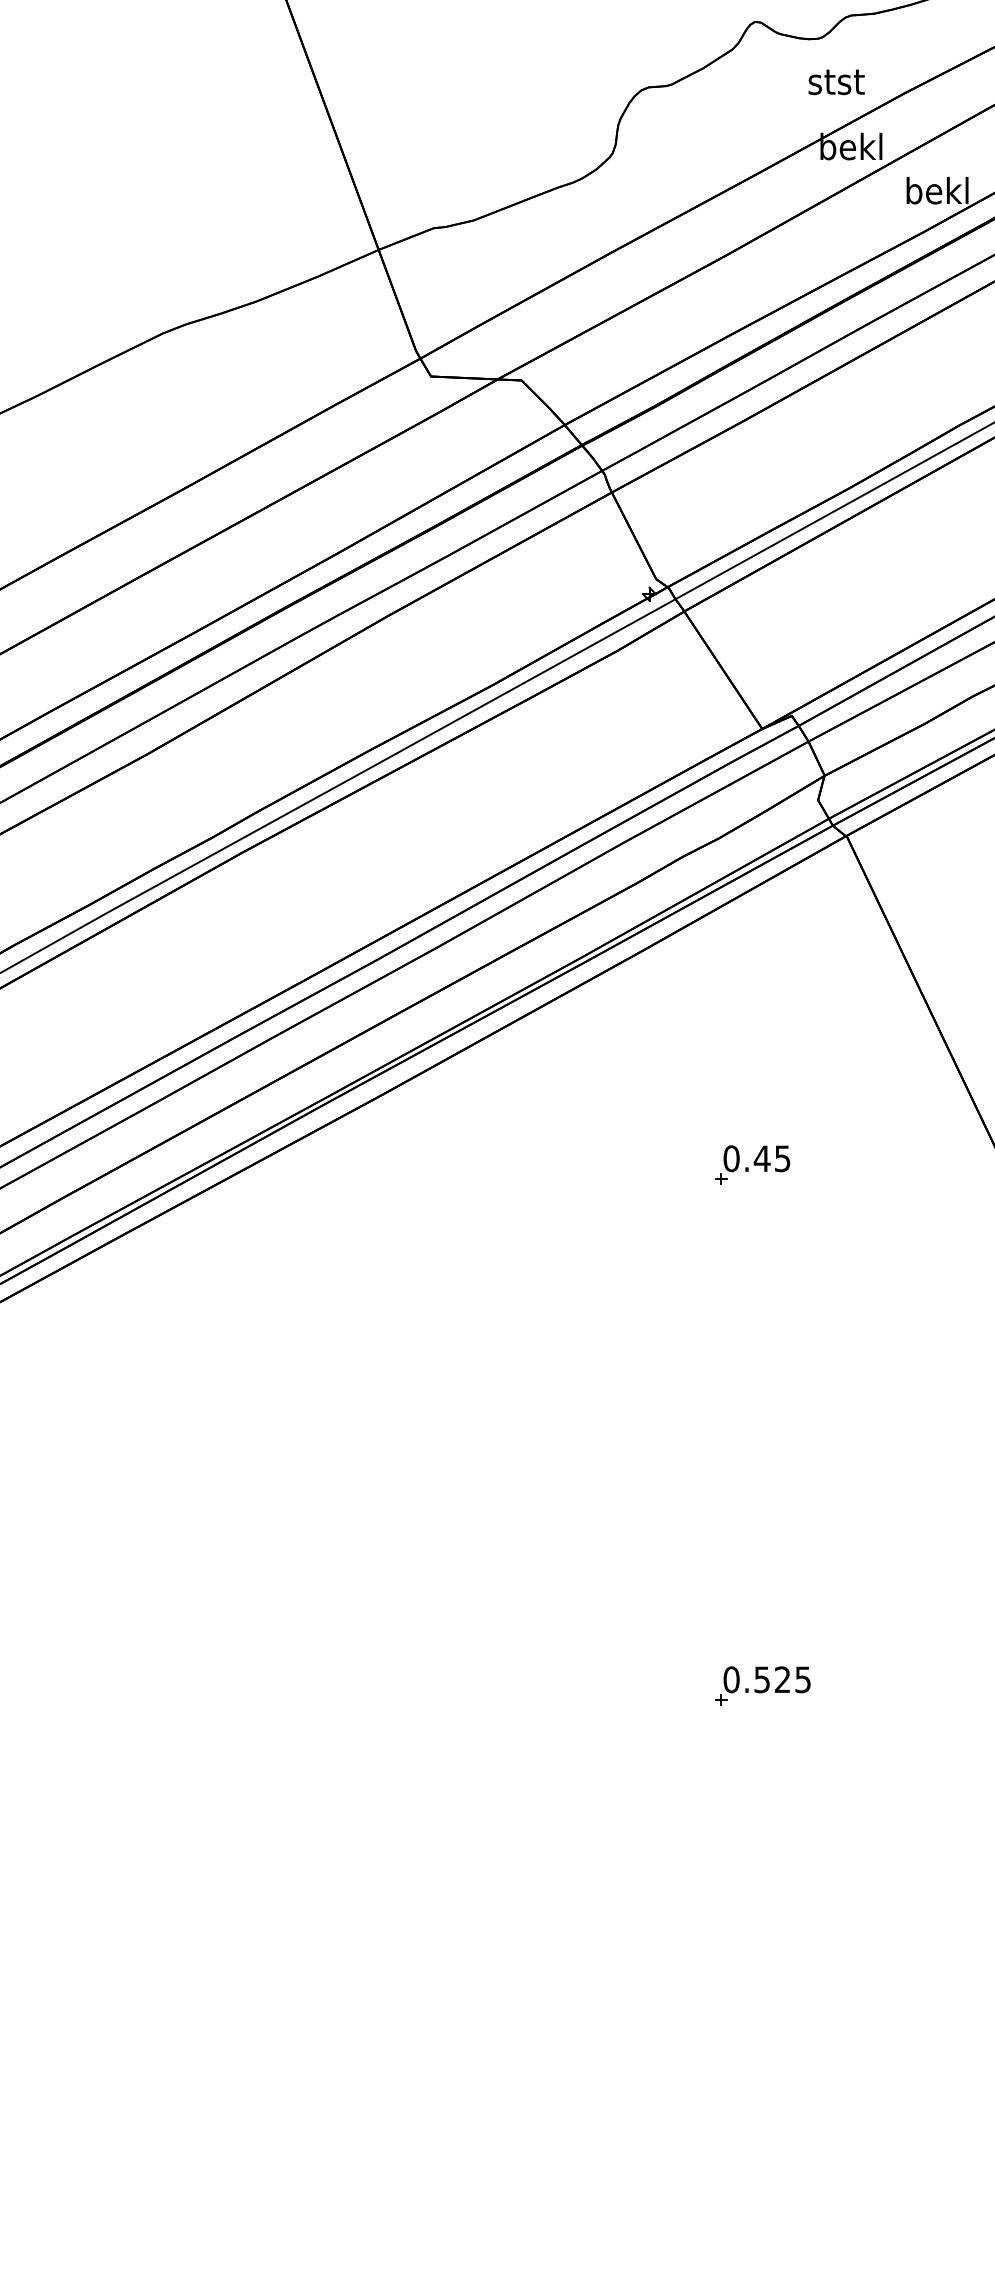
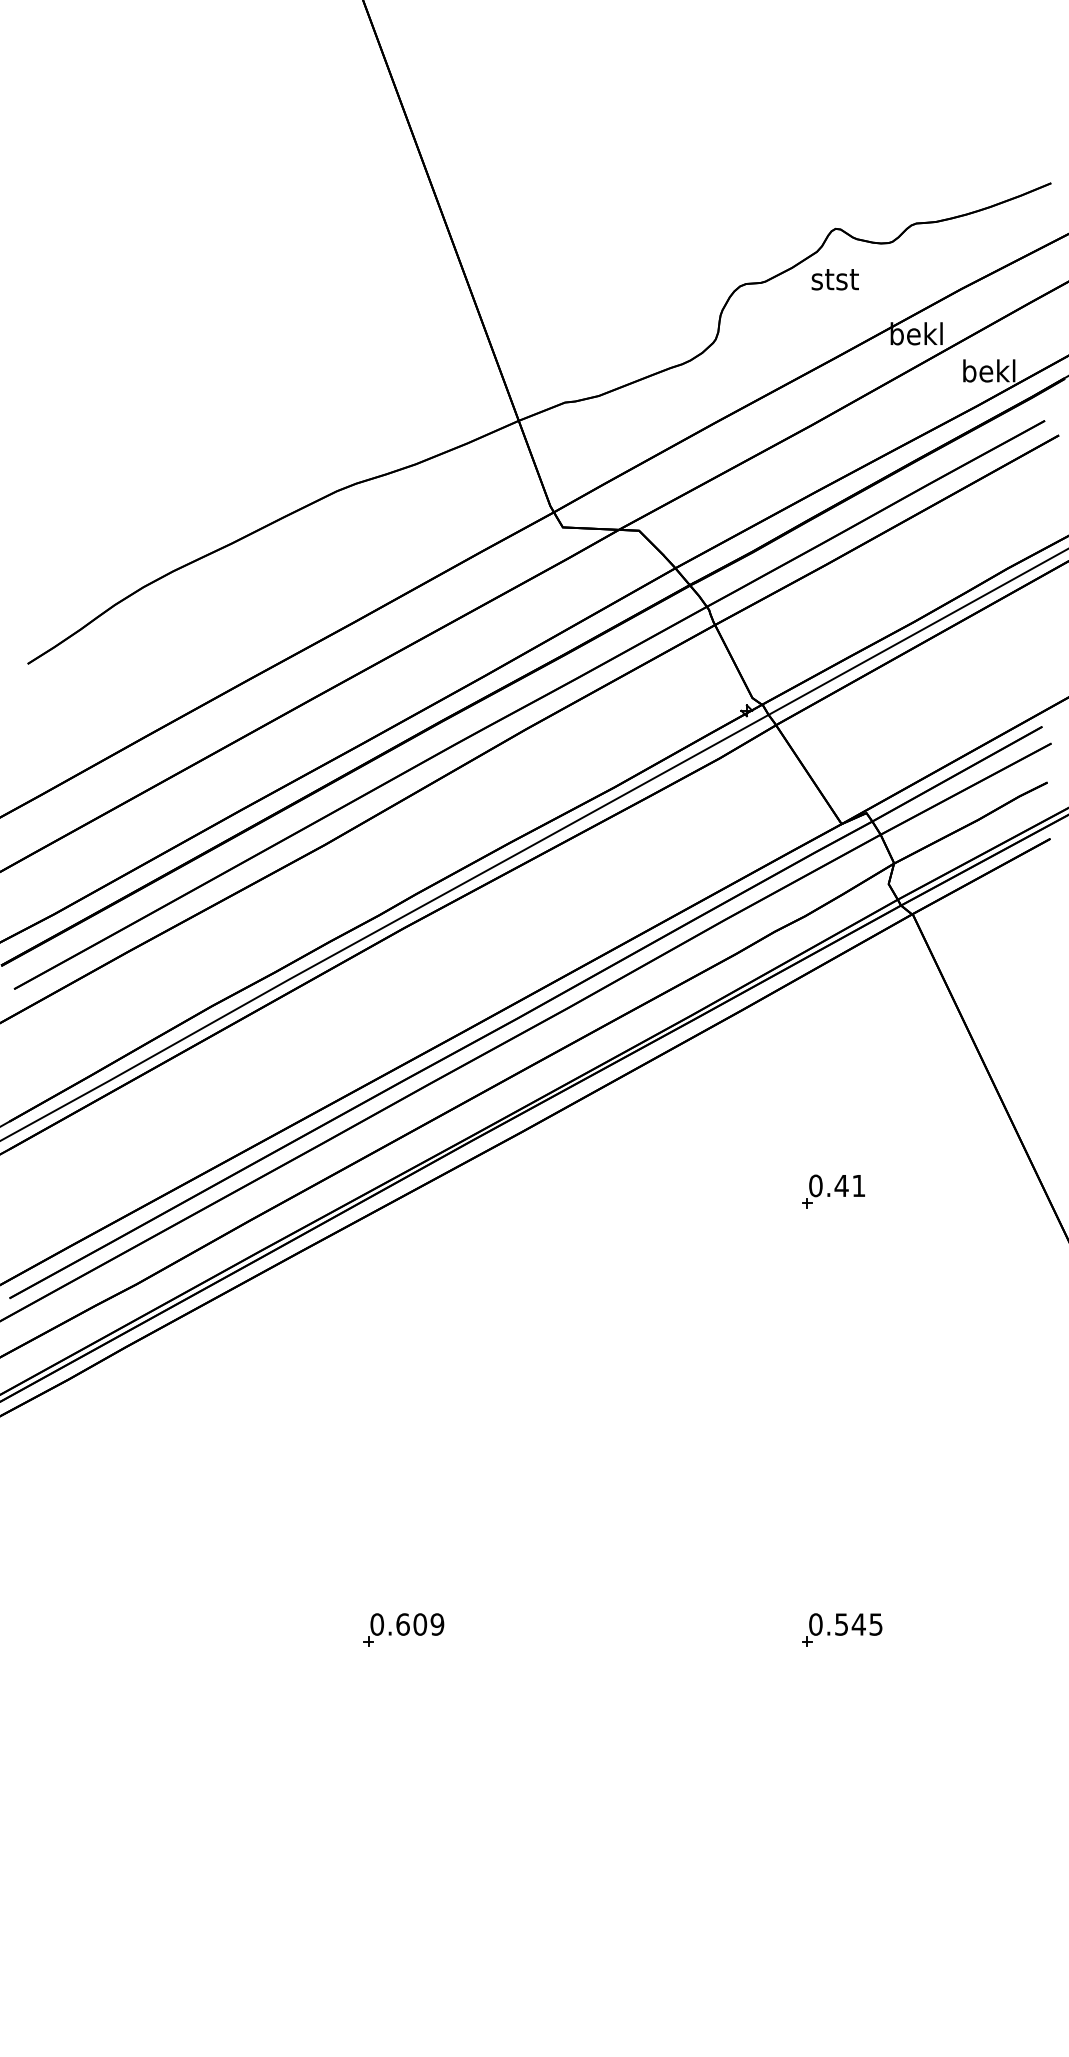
text: (835, 82) -> (834, 279), moved
text: (782, 1159) -> (858, 1186), 0.45 -> 0.41
text: (782, 1679) -> (858, 1624), 0.525 -> 0.545
part: (241, 1685) -> (403, 1629), added

